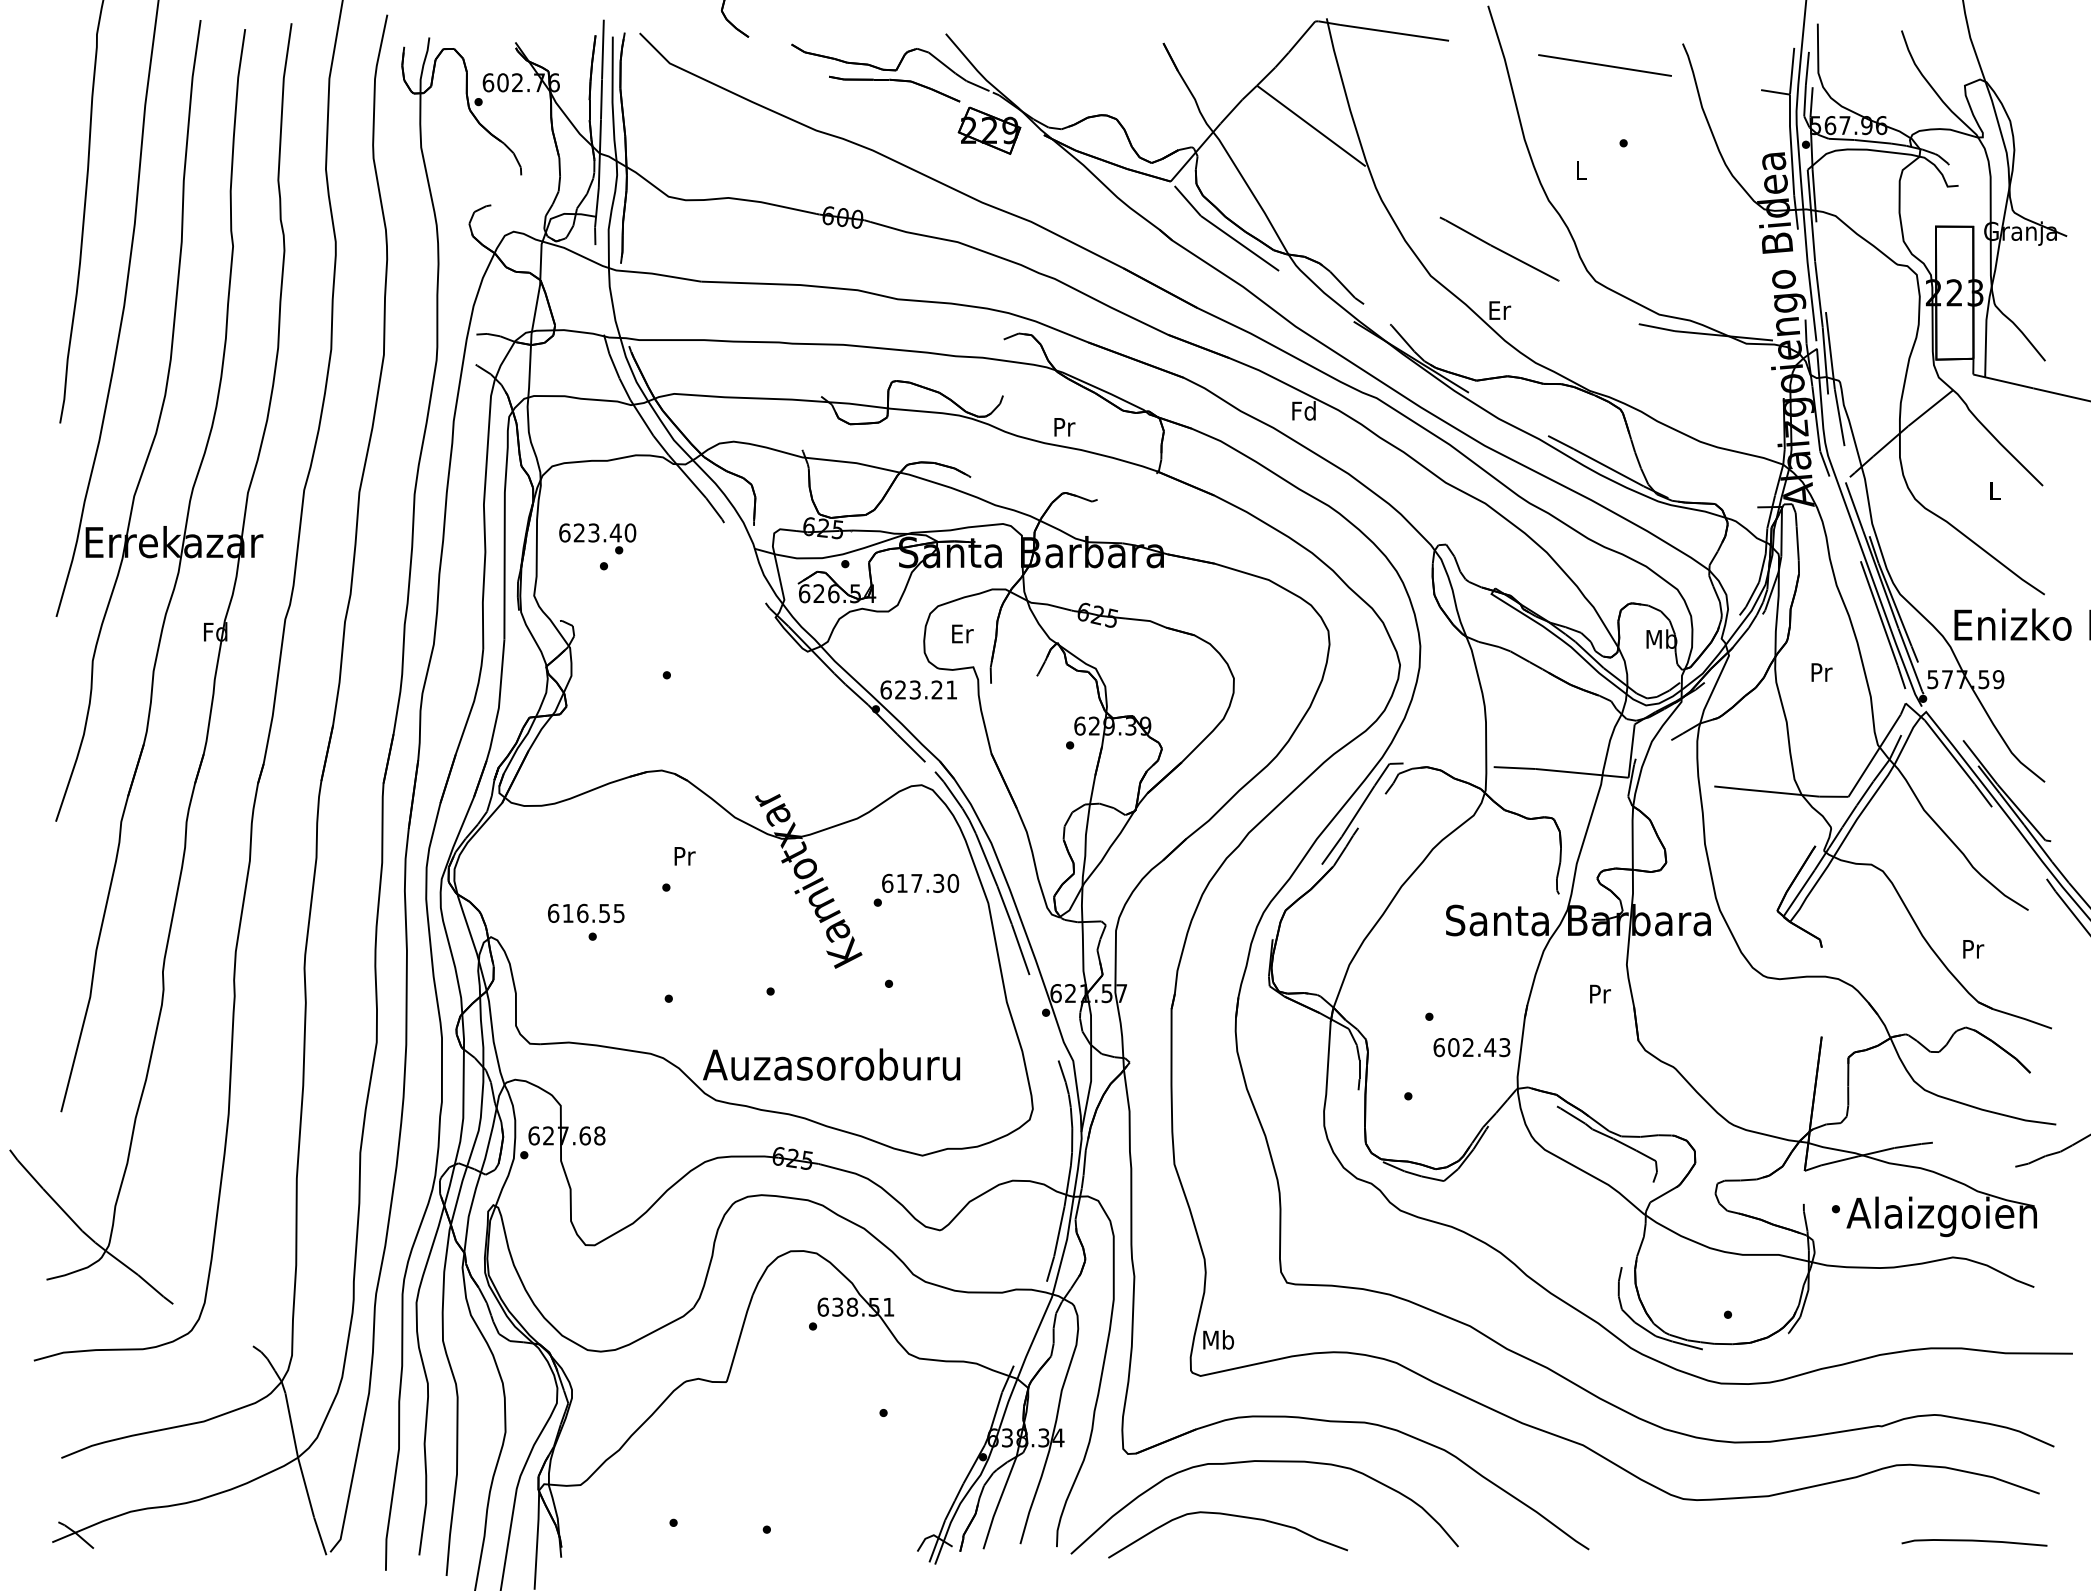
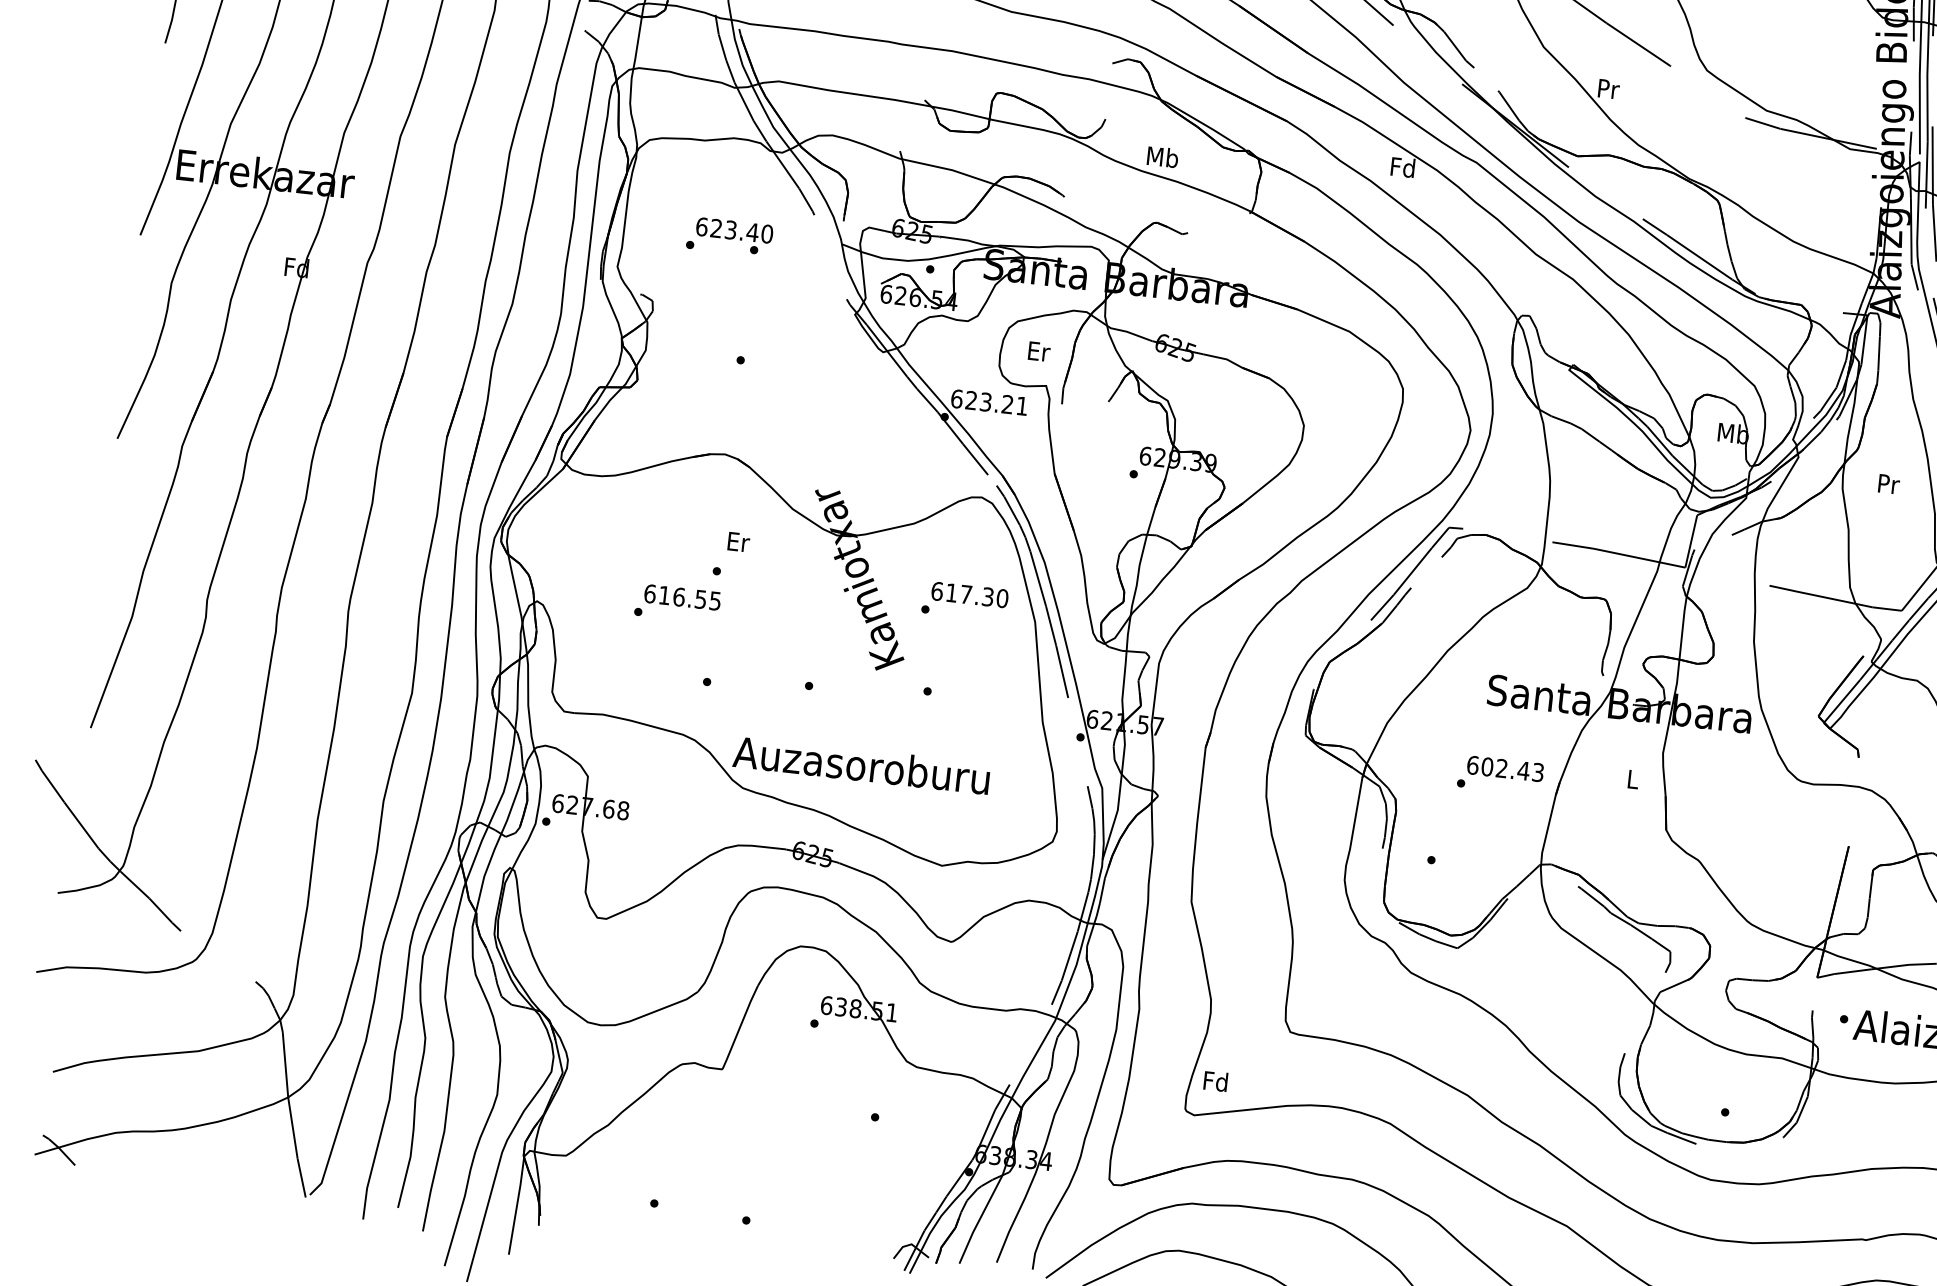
text: (1500, 310) -> (1609, 89), Er -> Pr
text: (1063, 426) -> (1162, 156), Pr -> Mb
text: (597, 538) -> (733, 235), moved
text: (684, 856) -> (738, 542), Pr -> Er
text: (586, 912) -> (682, 596), moved
text: (1600, 993) -> (1633, 779), Pr -> L
text: (1471, 1047) -> (1505, 768), moved
text: (1218, 1339) -> (1216, 1081), Mb -> Fd

